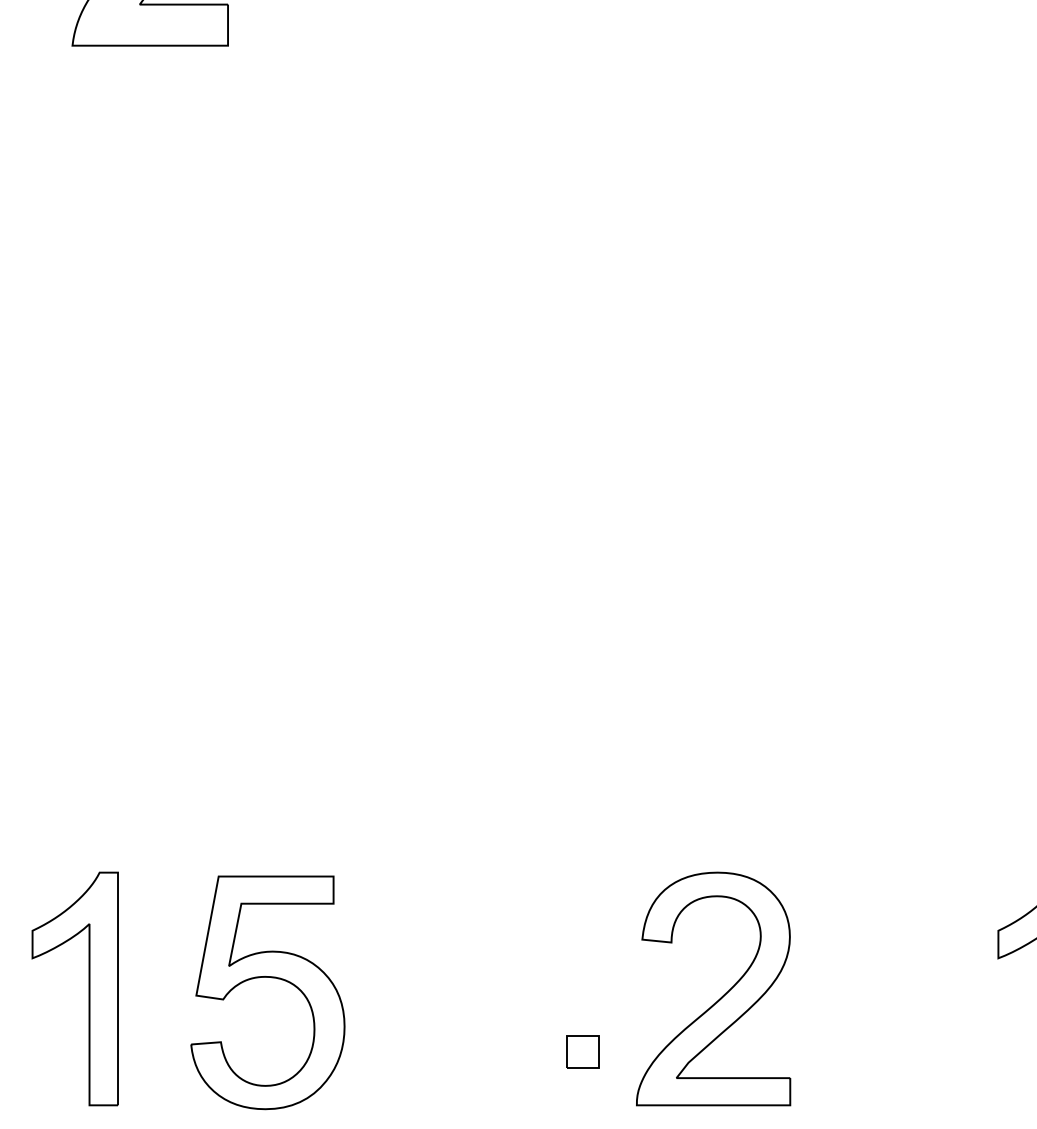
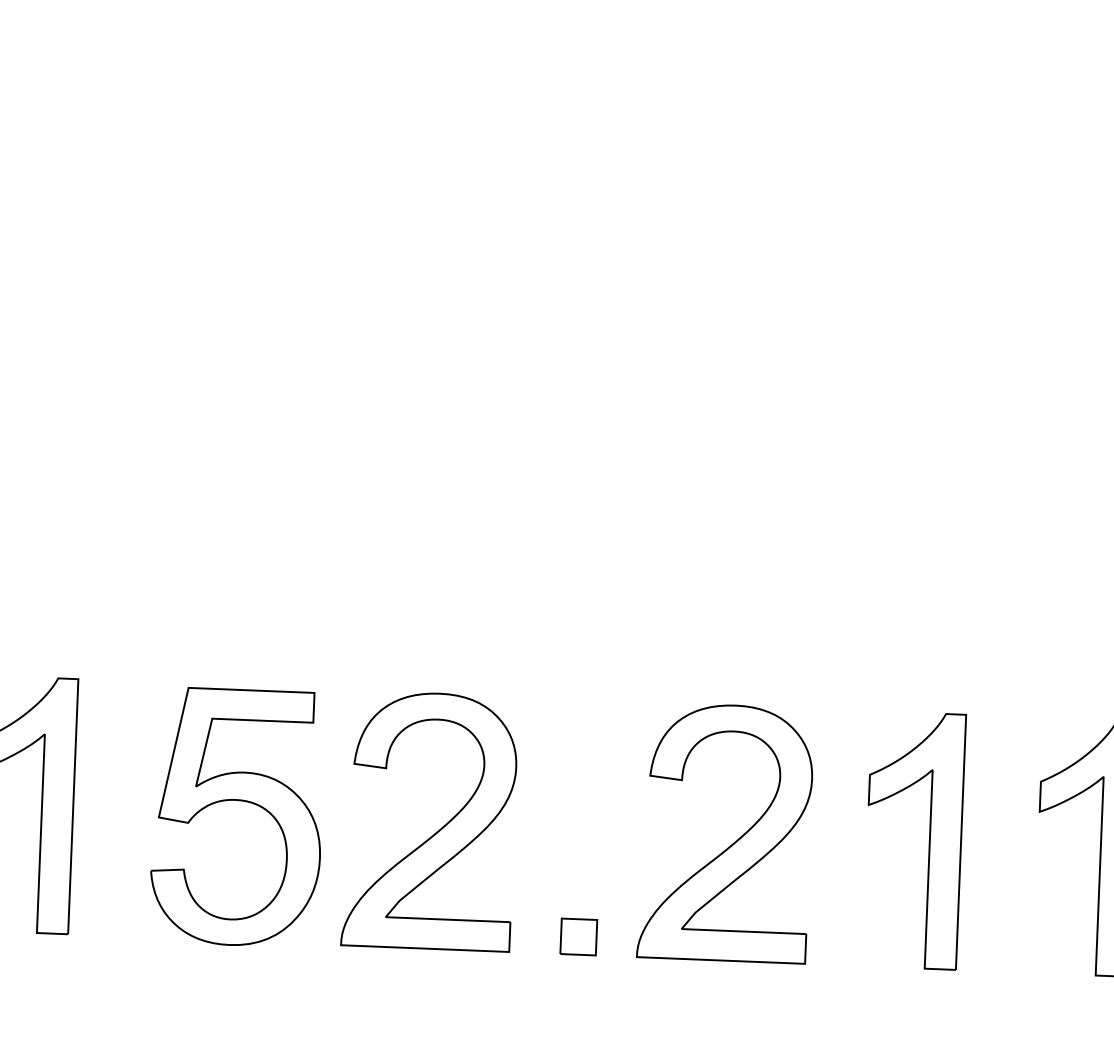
part: (898, 988) -> (928, 840), added
part: (451, 996) -> (438, 829), added
part: (582, 1051) -> (578, 936), moved

